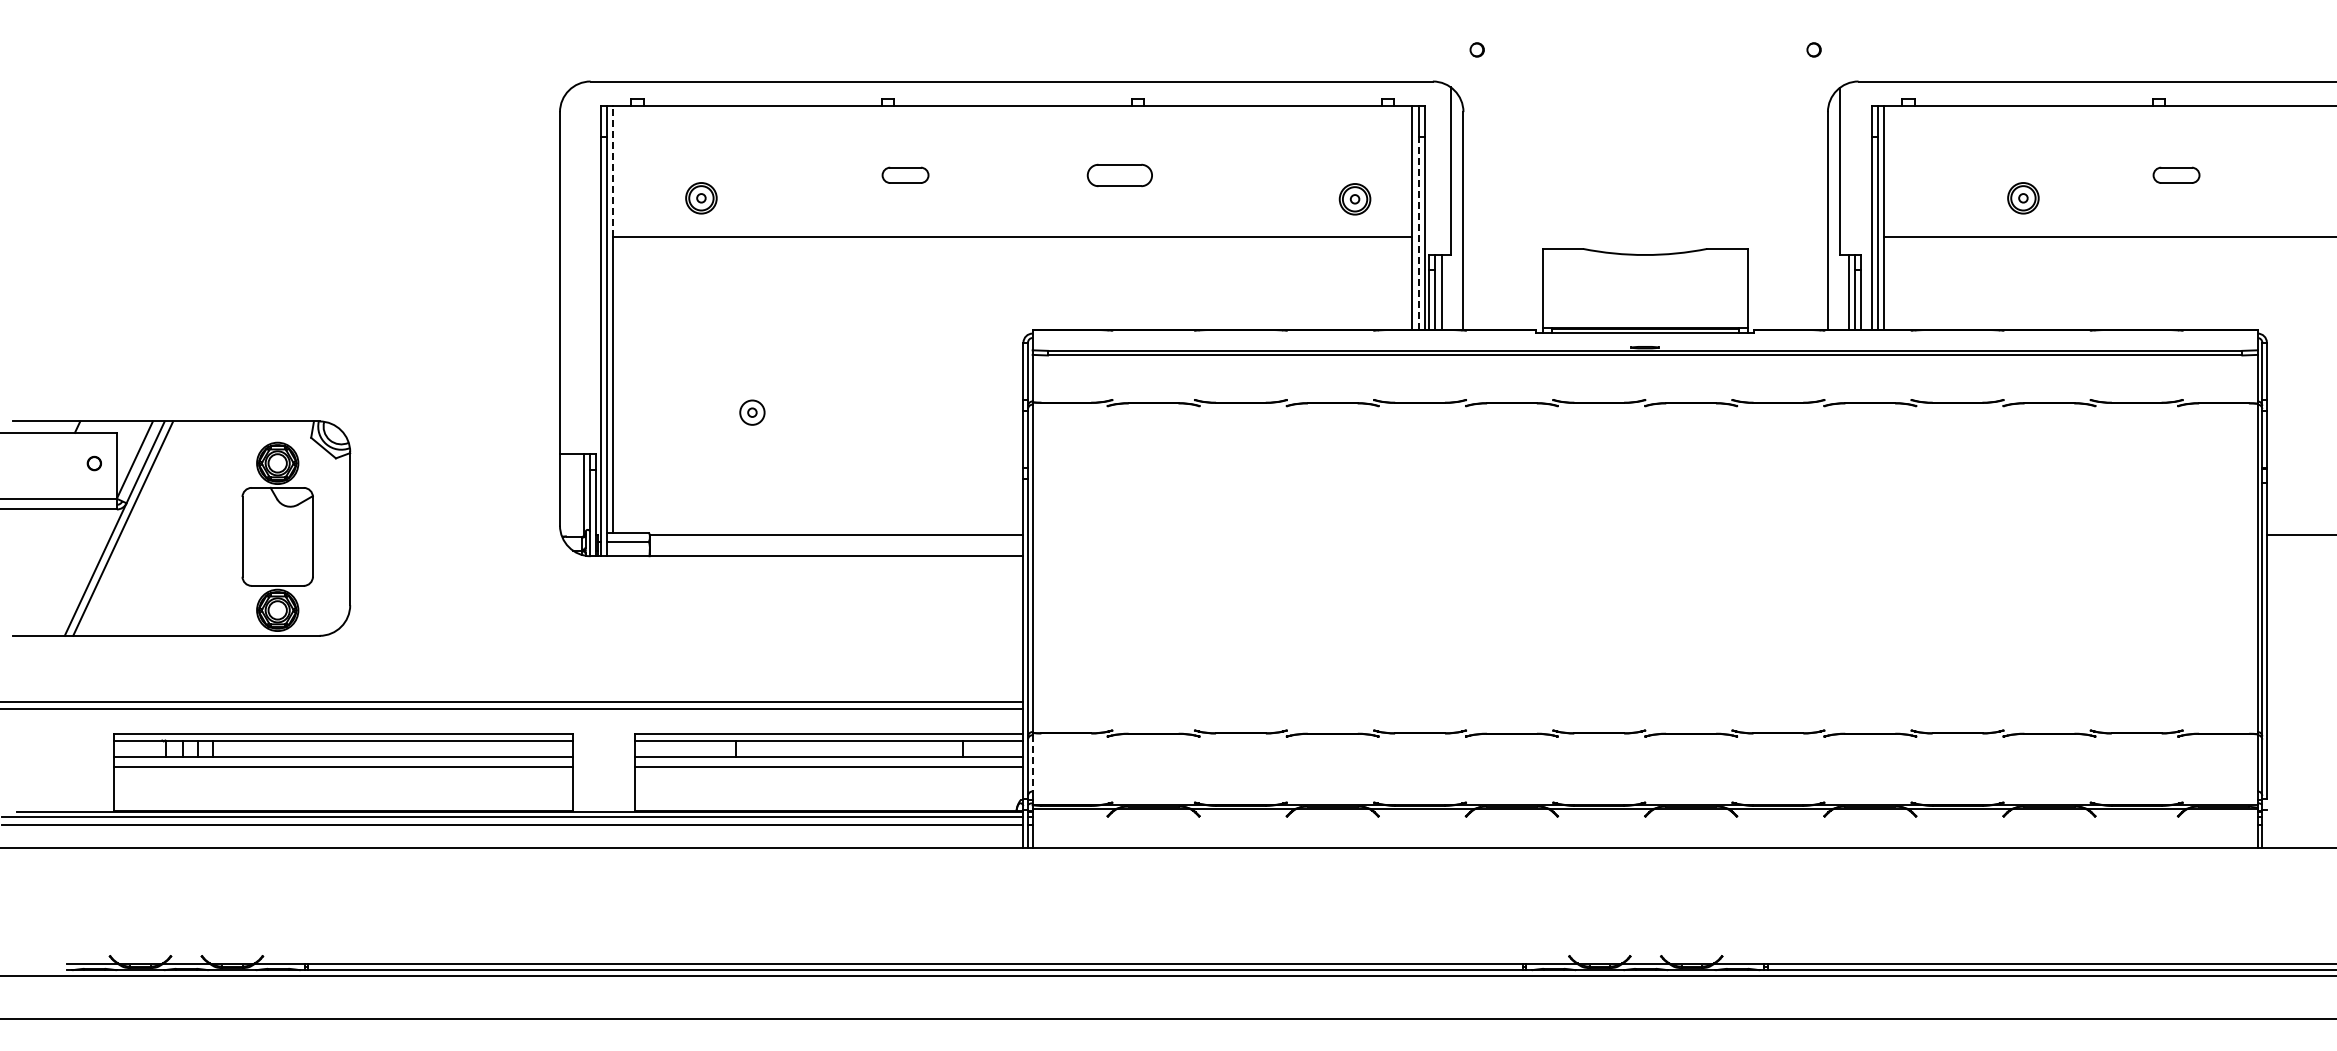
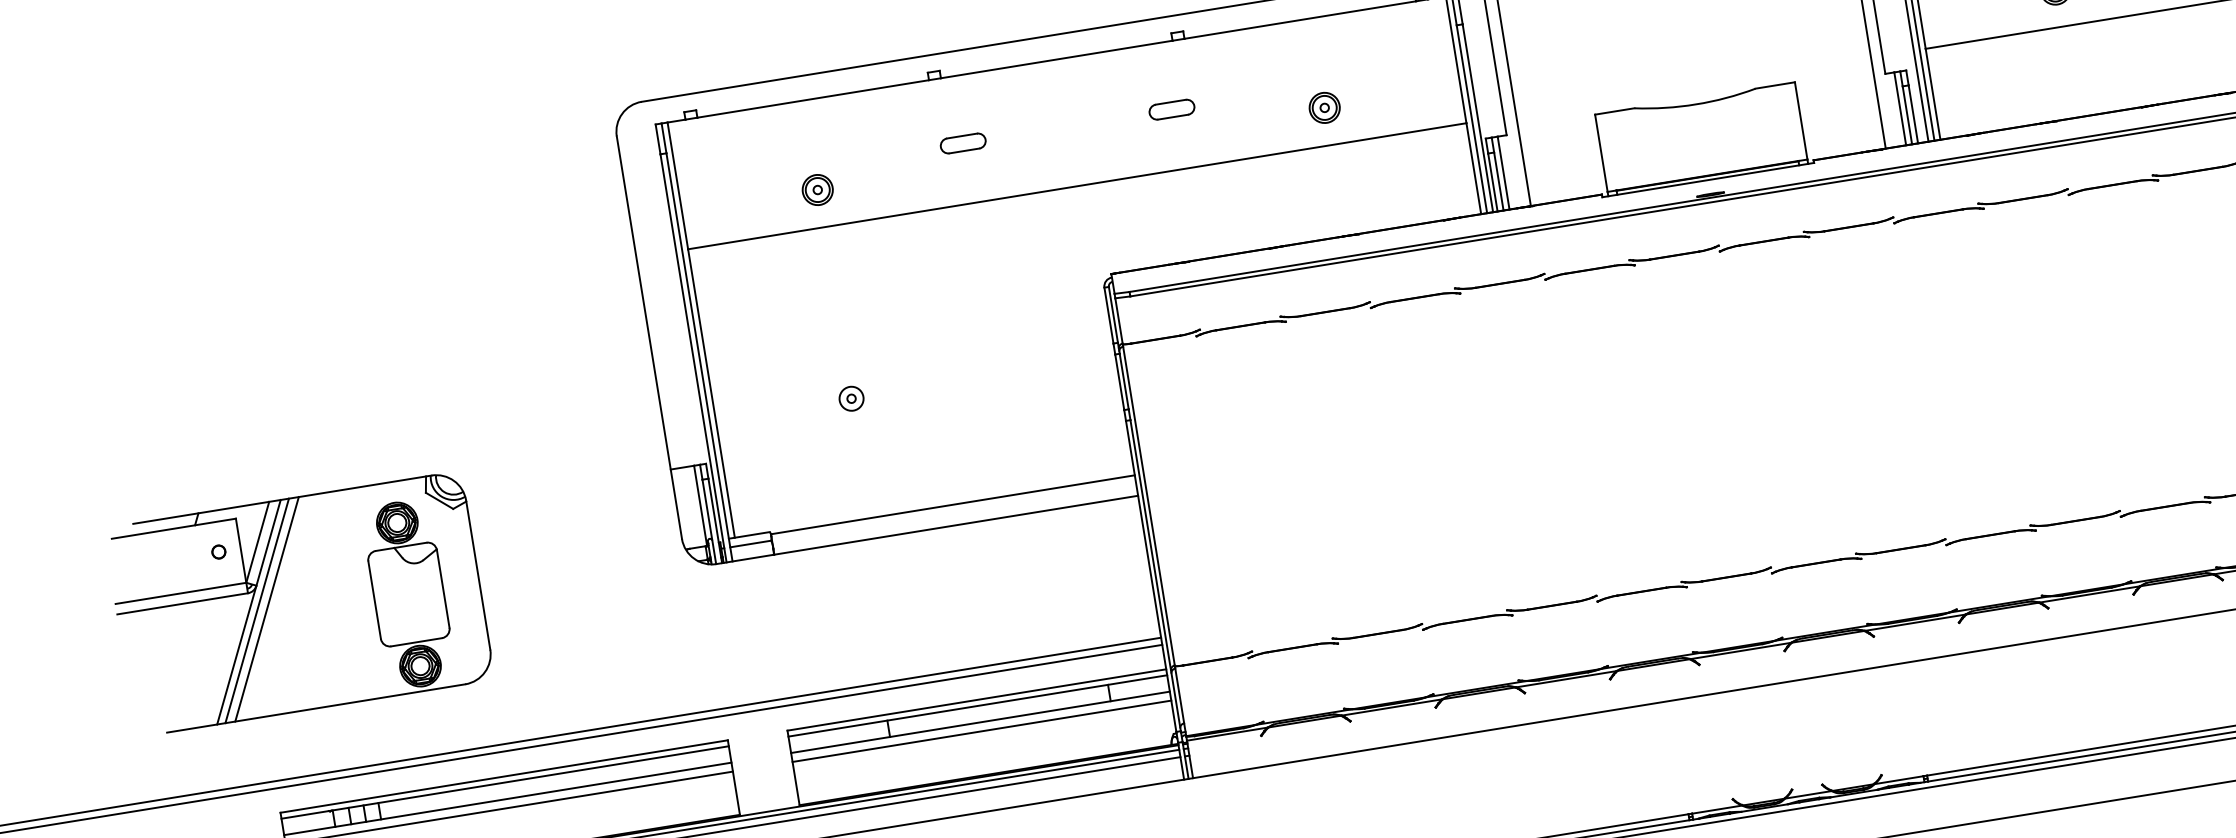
line: (613, 171) -> (678, 185), dashed -> solid
part: (1119, 174) -> (1171, 108), size x0.71
part: (701, 198) -> (817, 190), moved
part: (1354, 199) -> (1324, 108), moved
line: (1418, 233) -> (1471, 119), dashed -> solid
line: (133, 528) -> (267, 609), added
line: (1032, 763) -> (1179, 696), dashed -> solid

